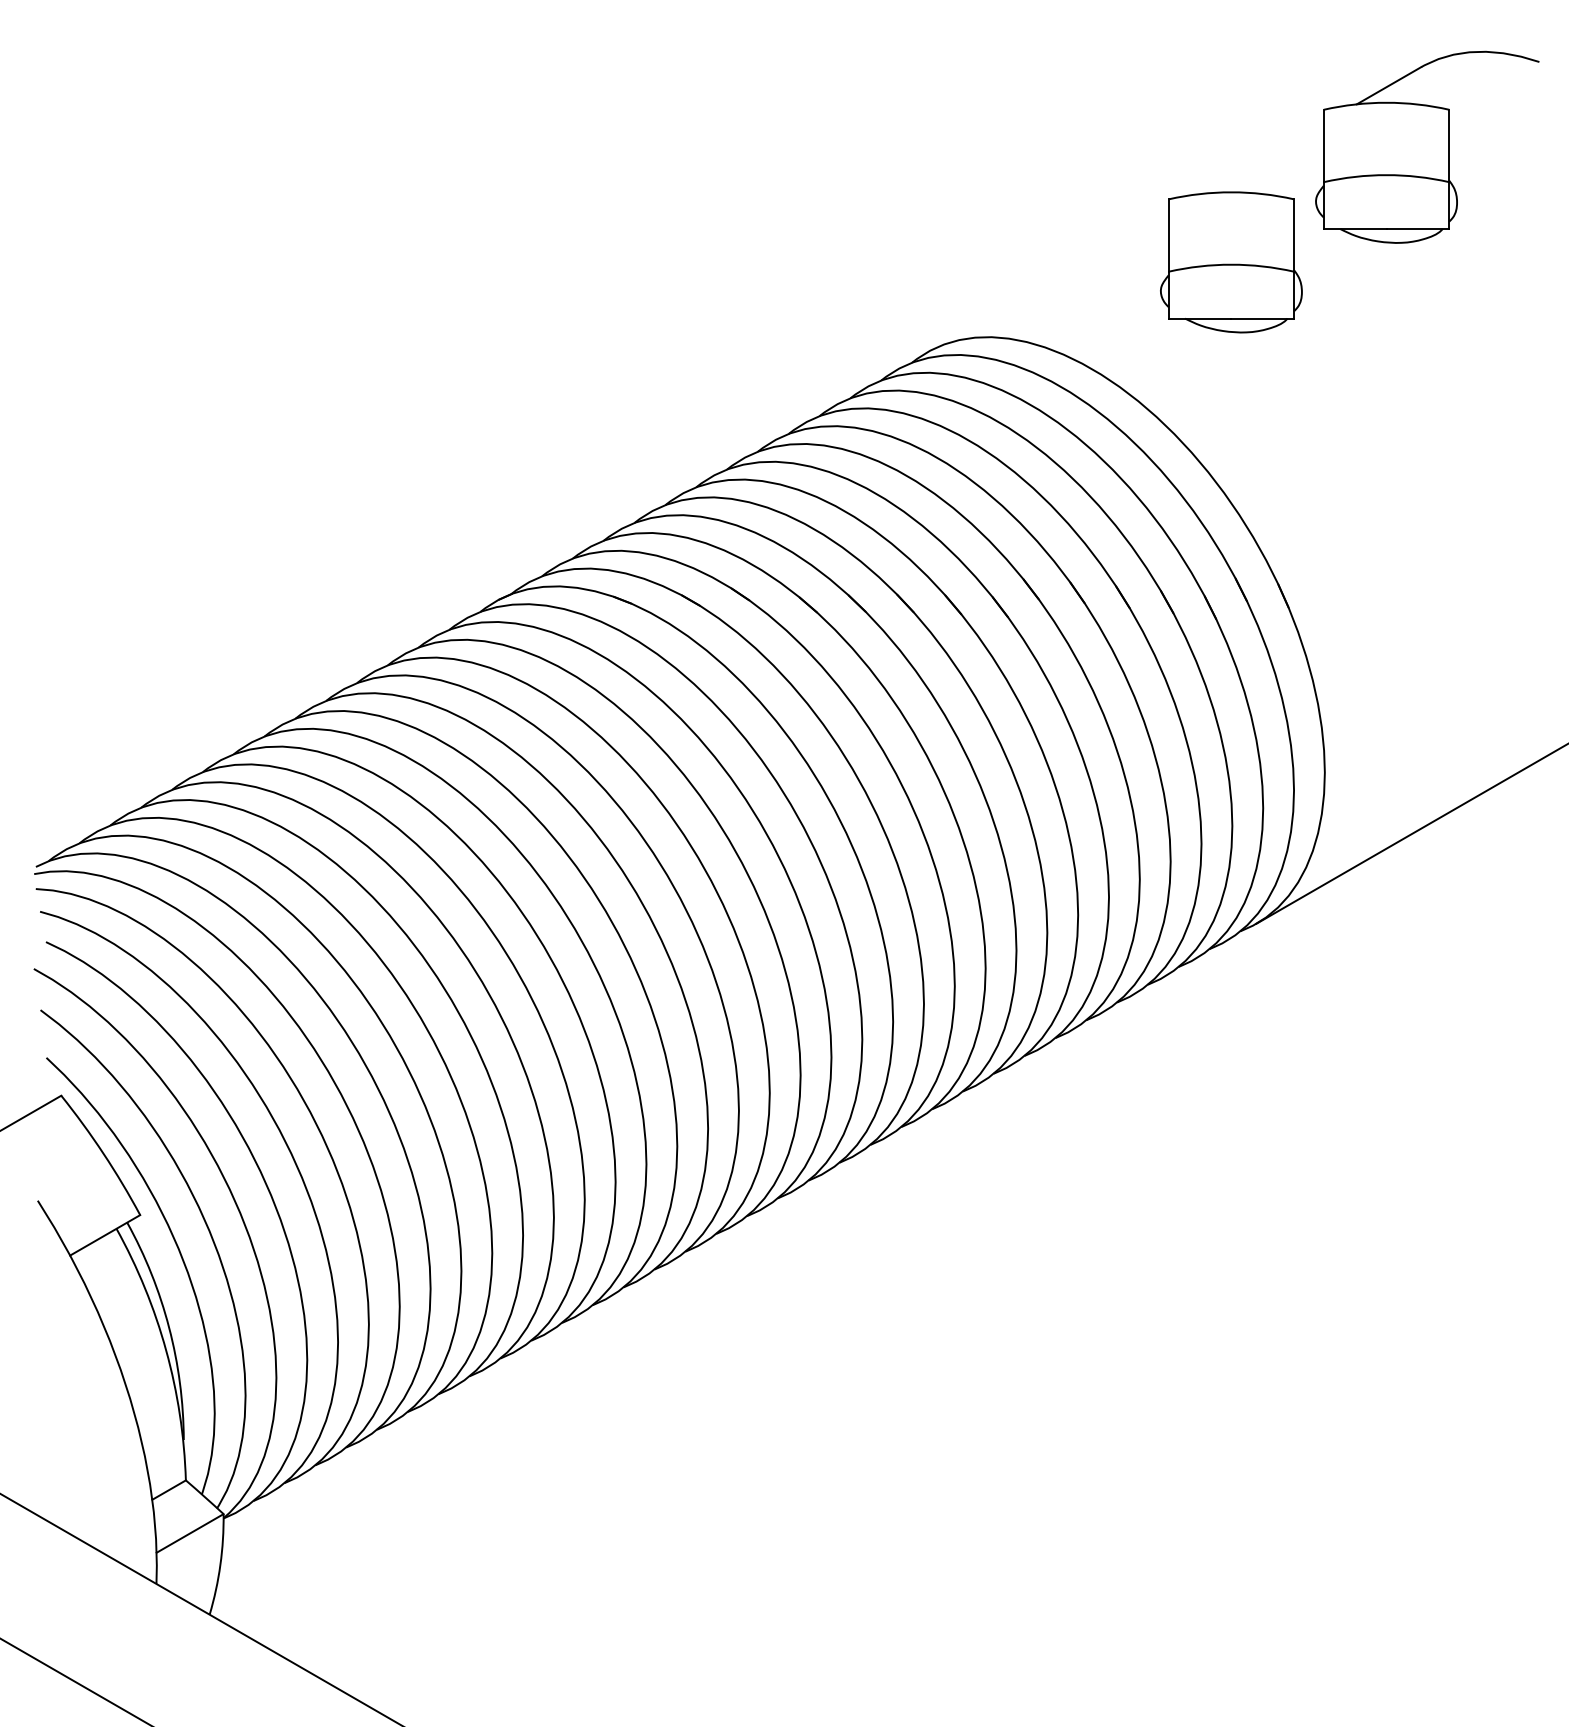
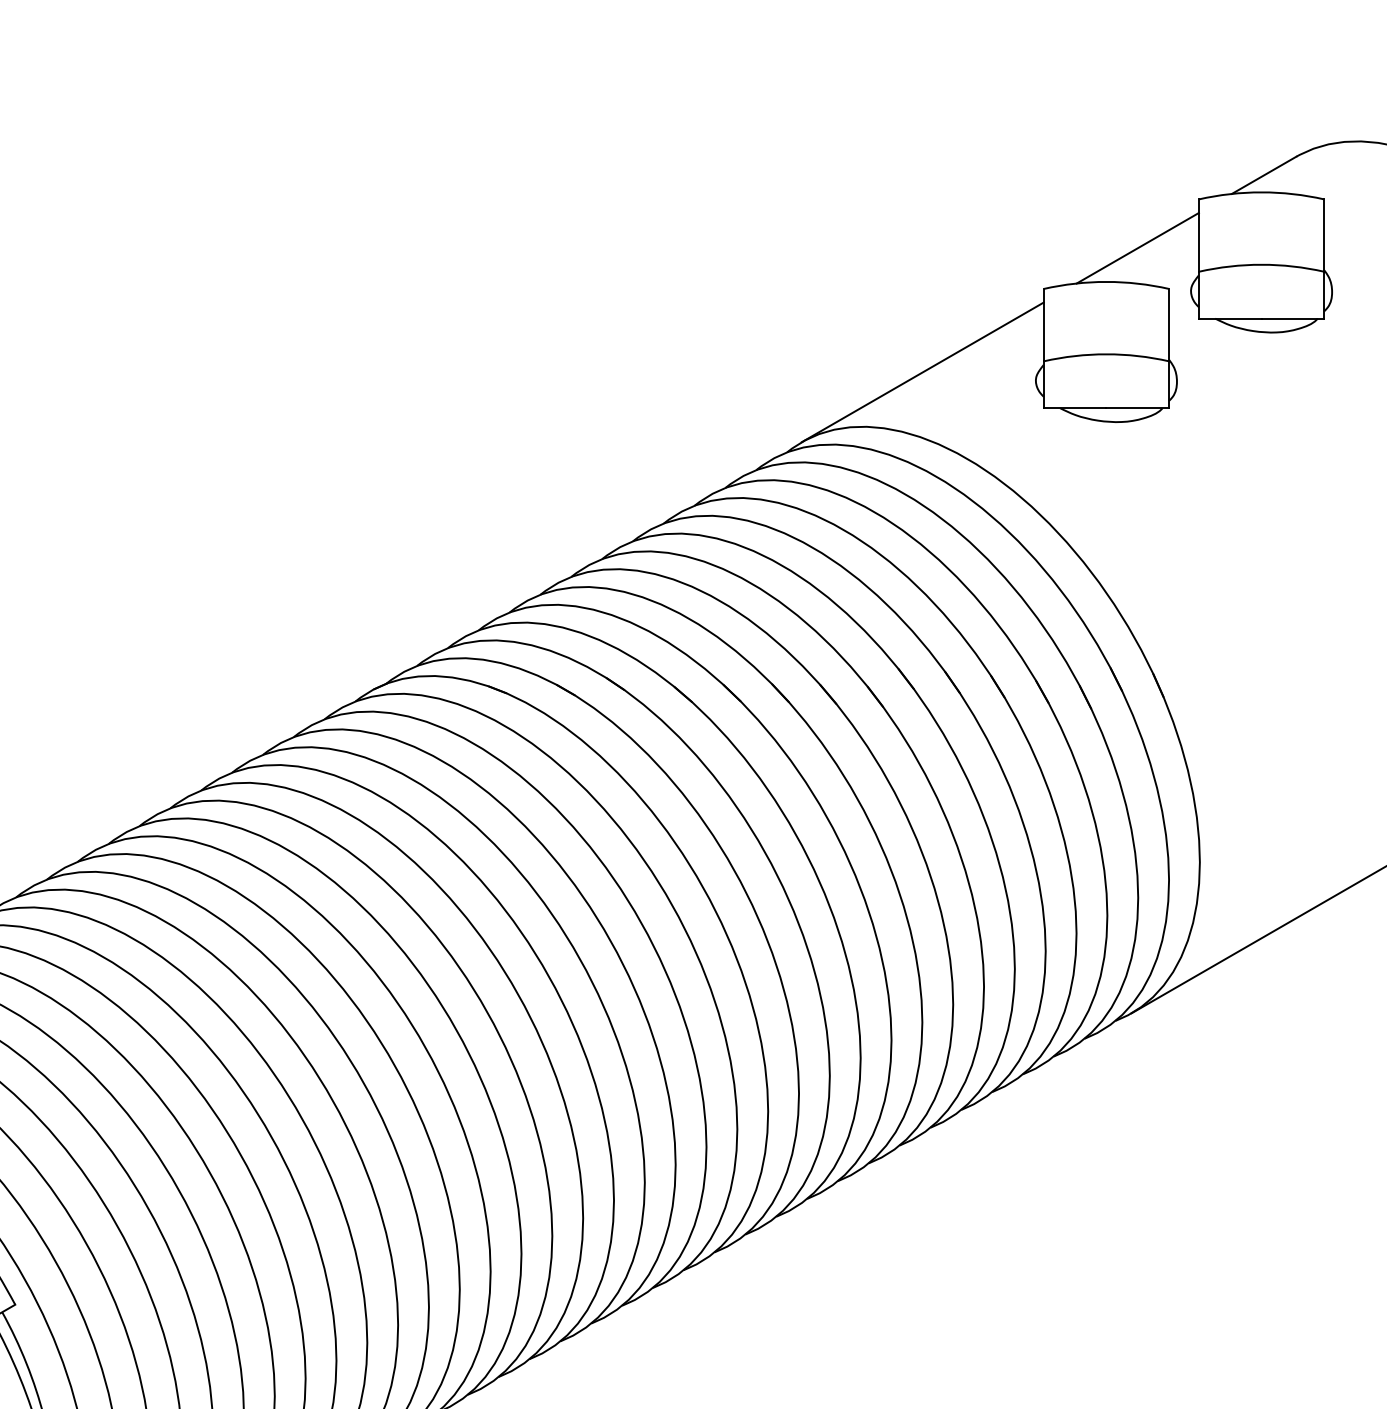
line: (1262, 158) -> (1137, 248), added
line: (1047, 282) -> (922, 372), added

